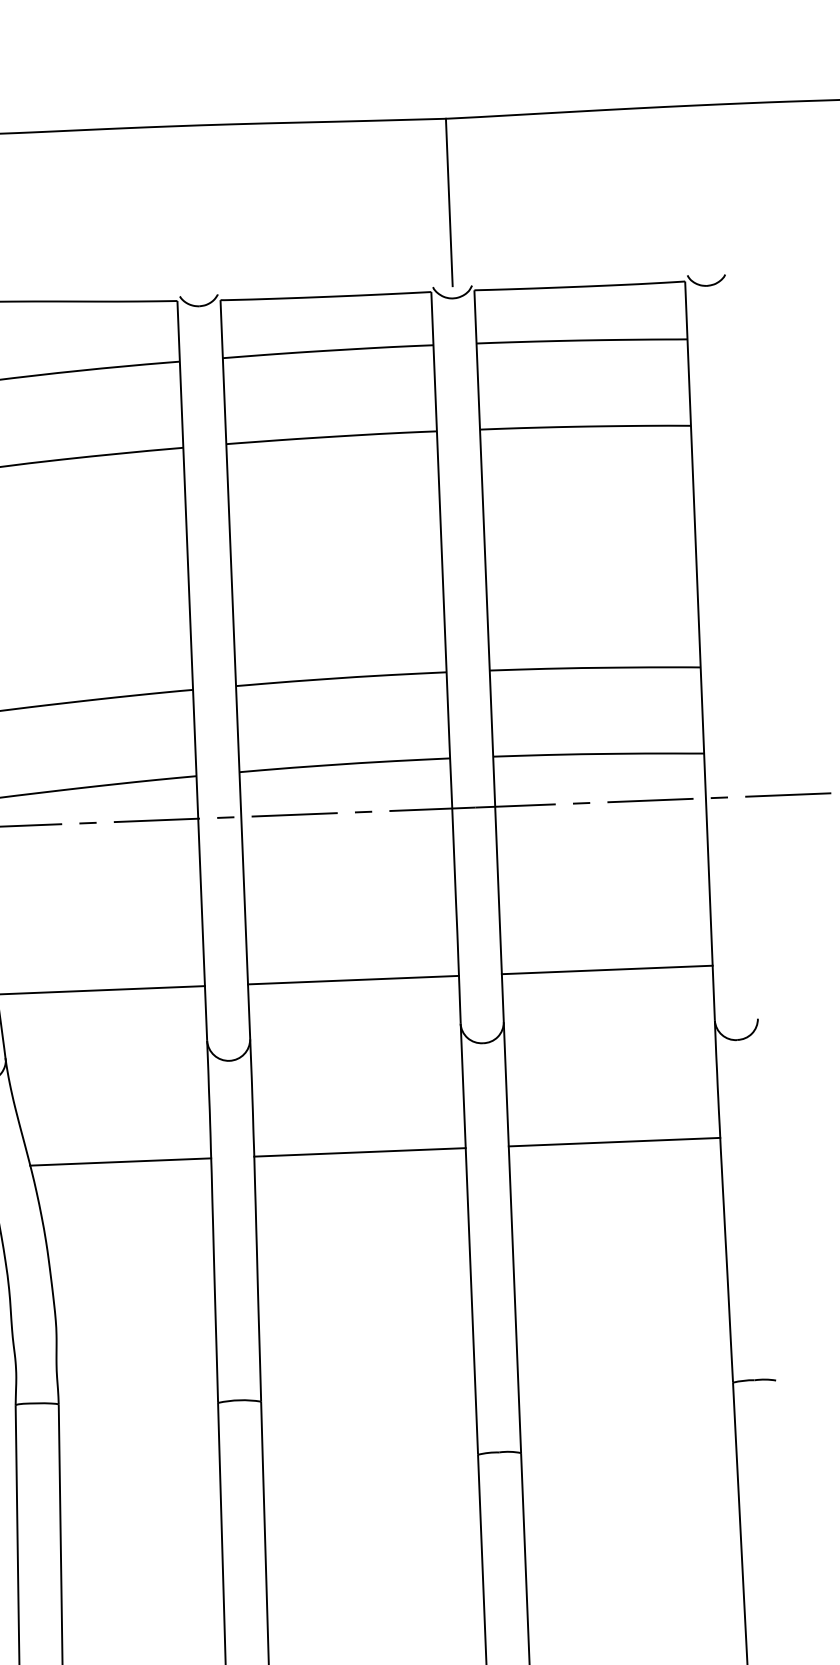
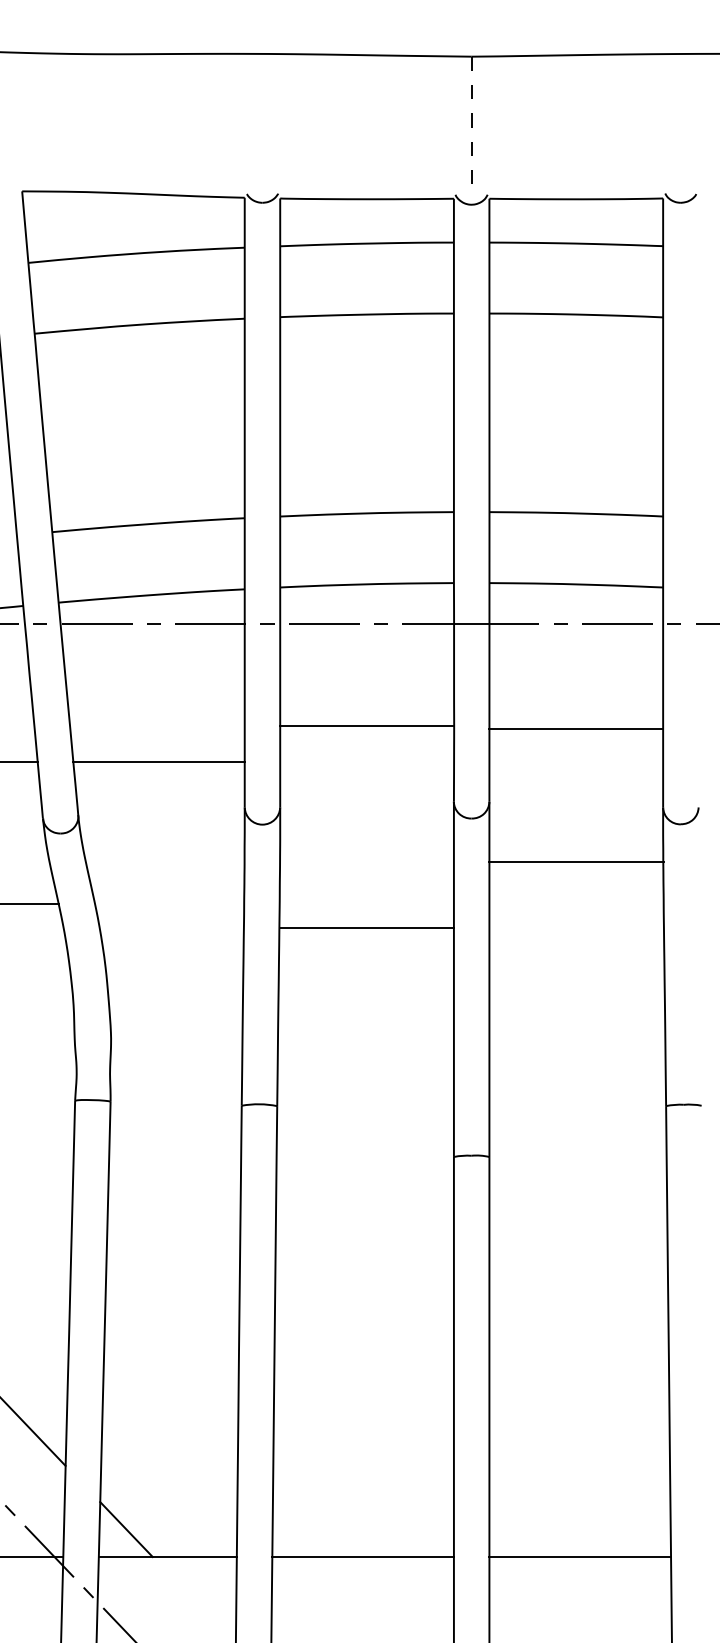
line: (449, 202) -> (471, 125), solid -> dashed
line: (607, 970) -> (576, 729), moved
line: (353, 980) -> (367, 726), moved
line: (614, 1142) -> (576, 862), moved
line: (359, 1152) -> (366, 928), moved
line: (120, 1162) -> (169, 904), removed

